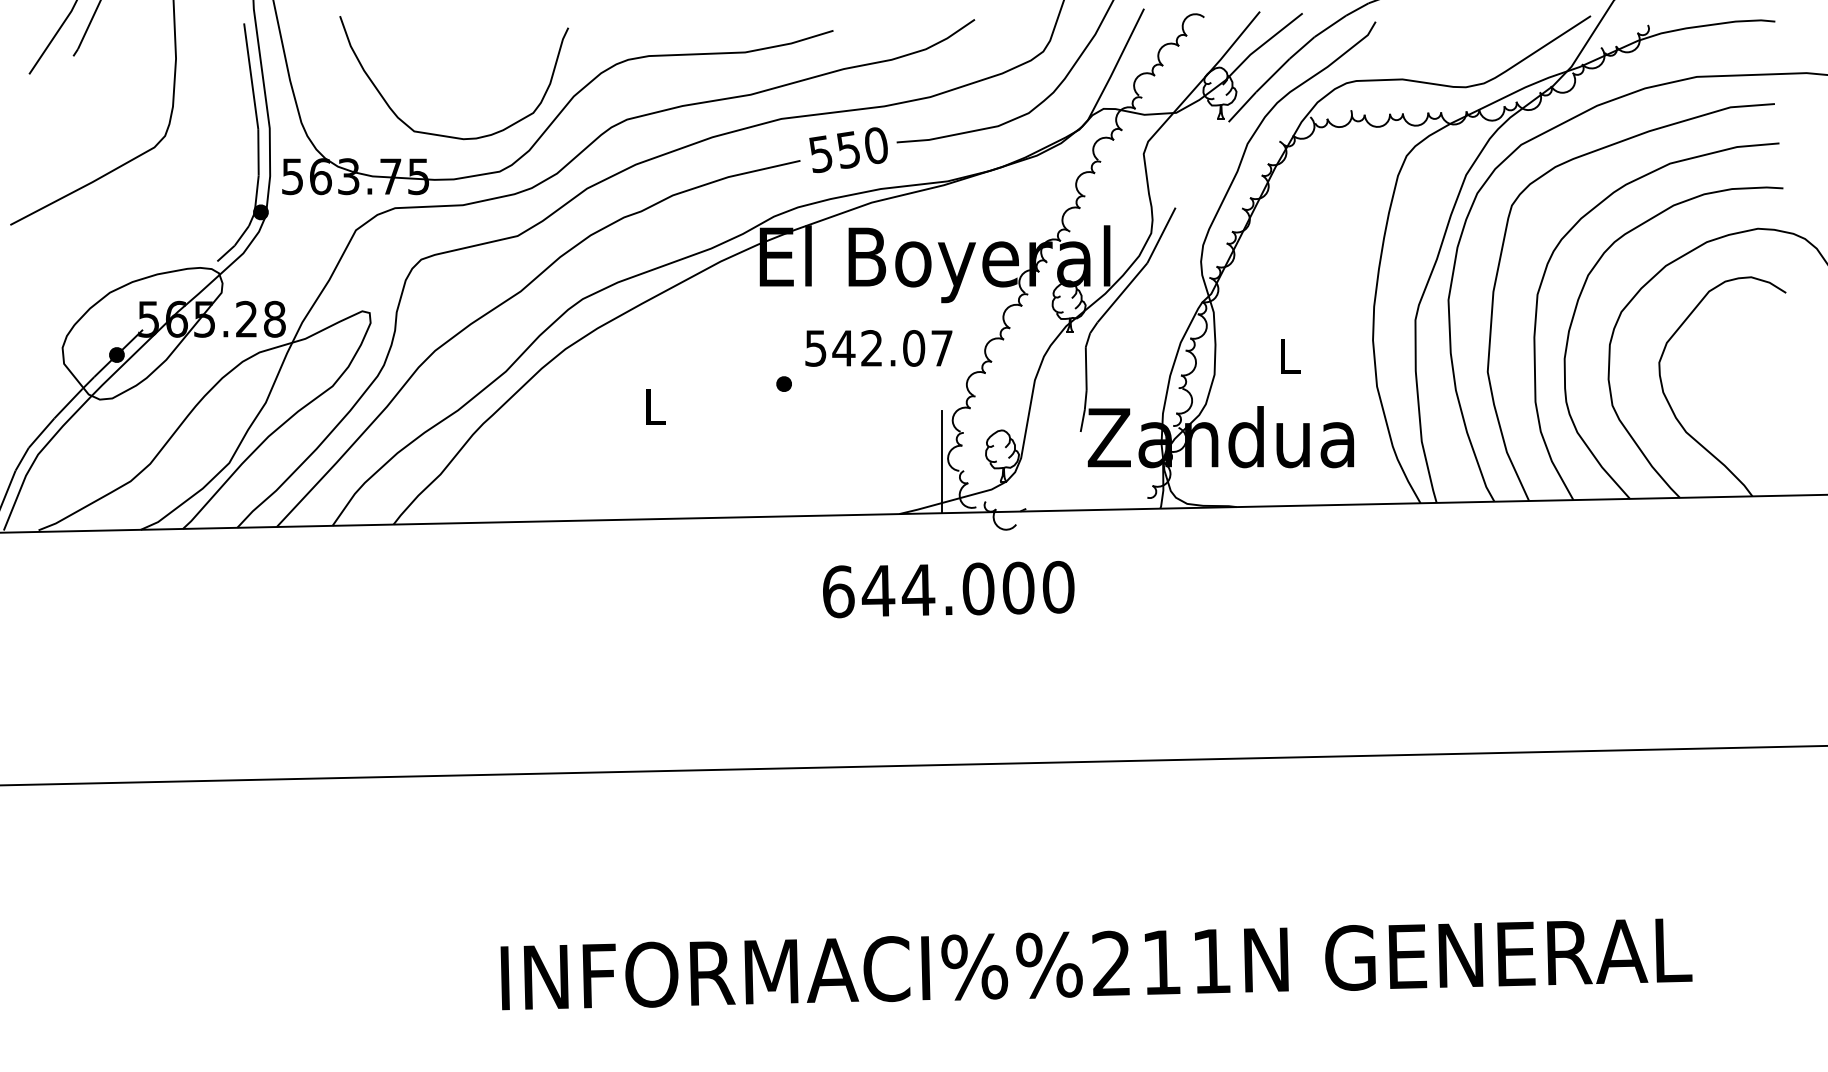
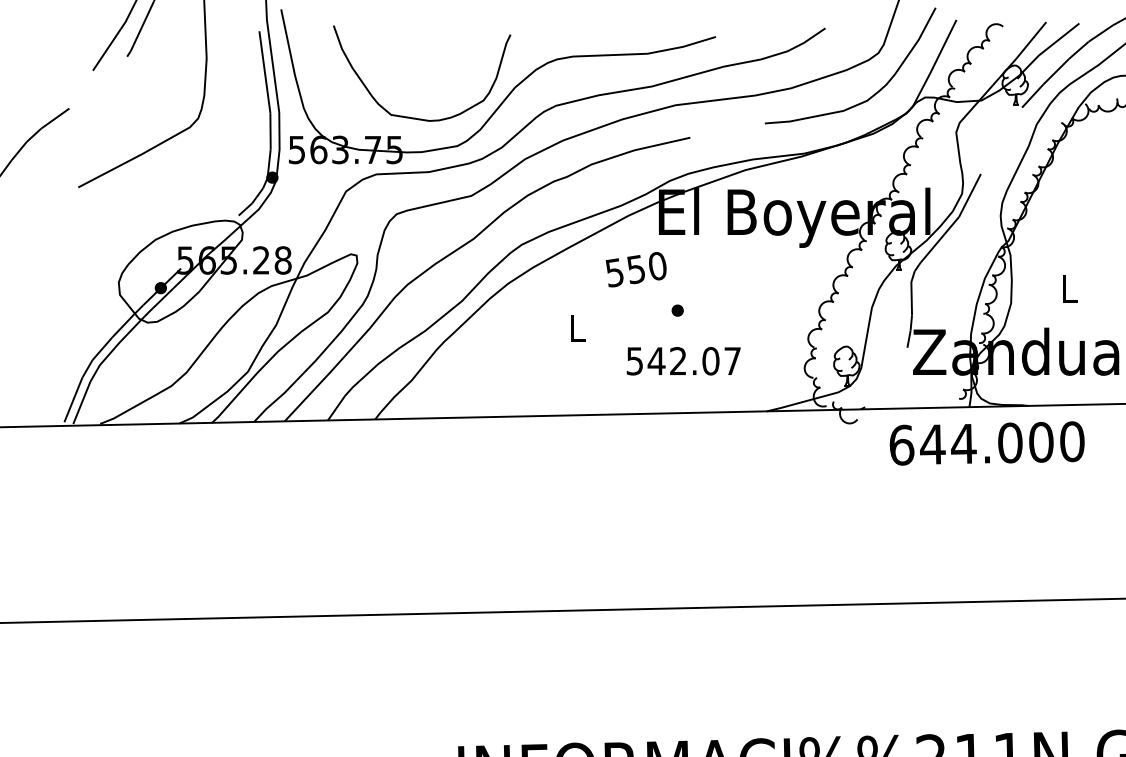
text: (848, 149) -> (636, 269), moved
text: (878, 348) -> (683, 361), moved
line: (942, 462) -> (800, 371), removed
text: (948, 589) -> (987, 443), moved

